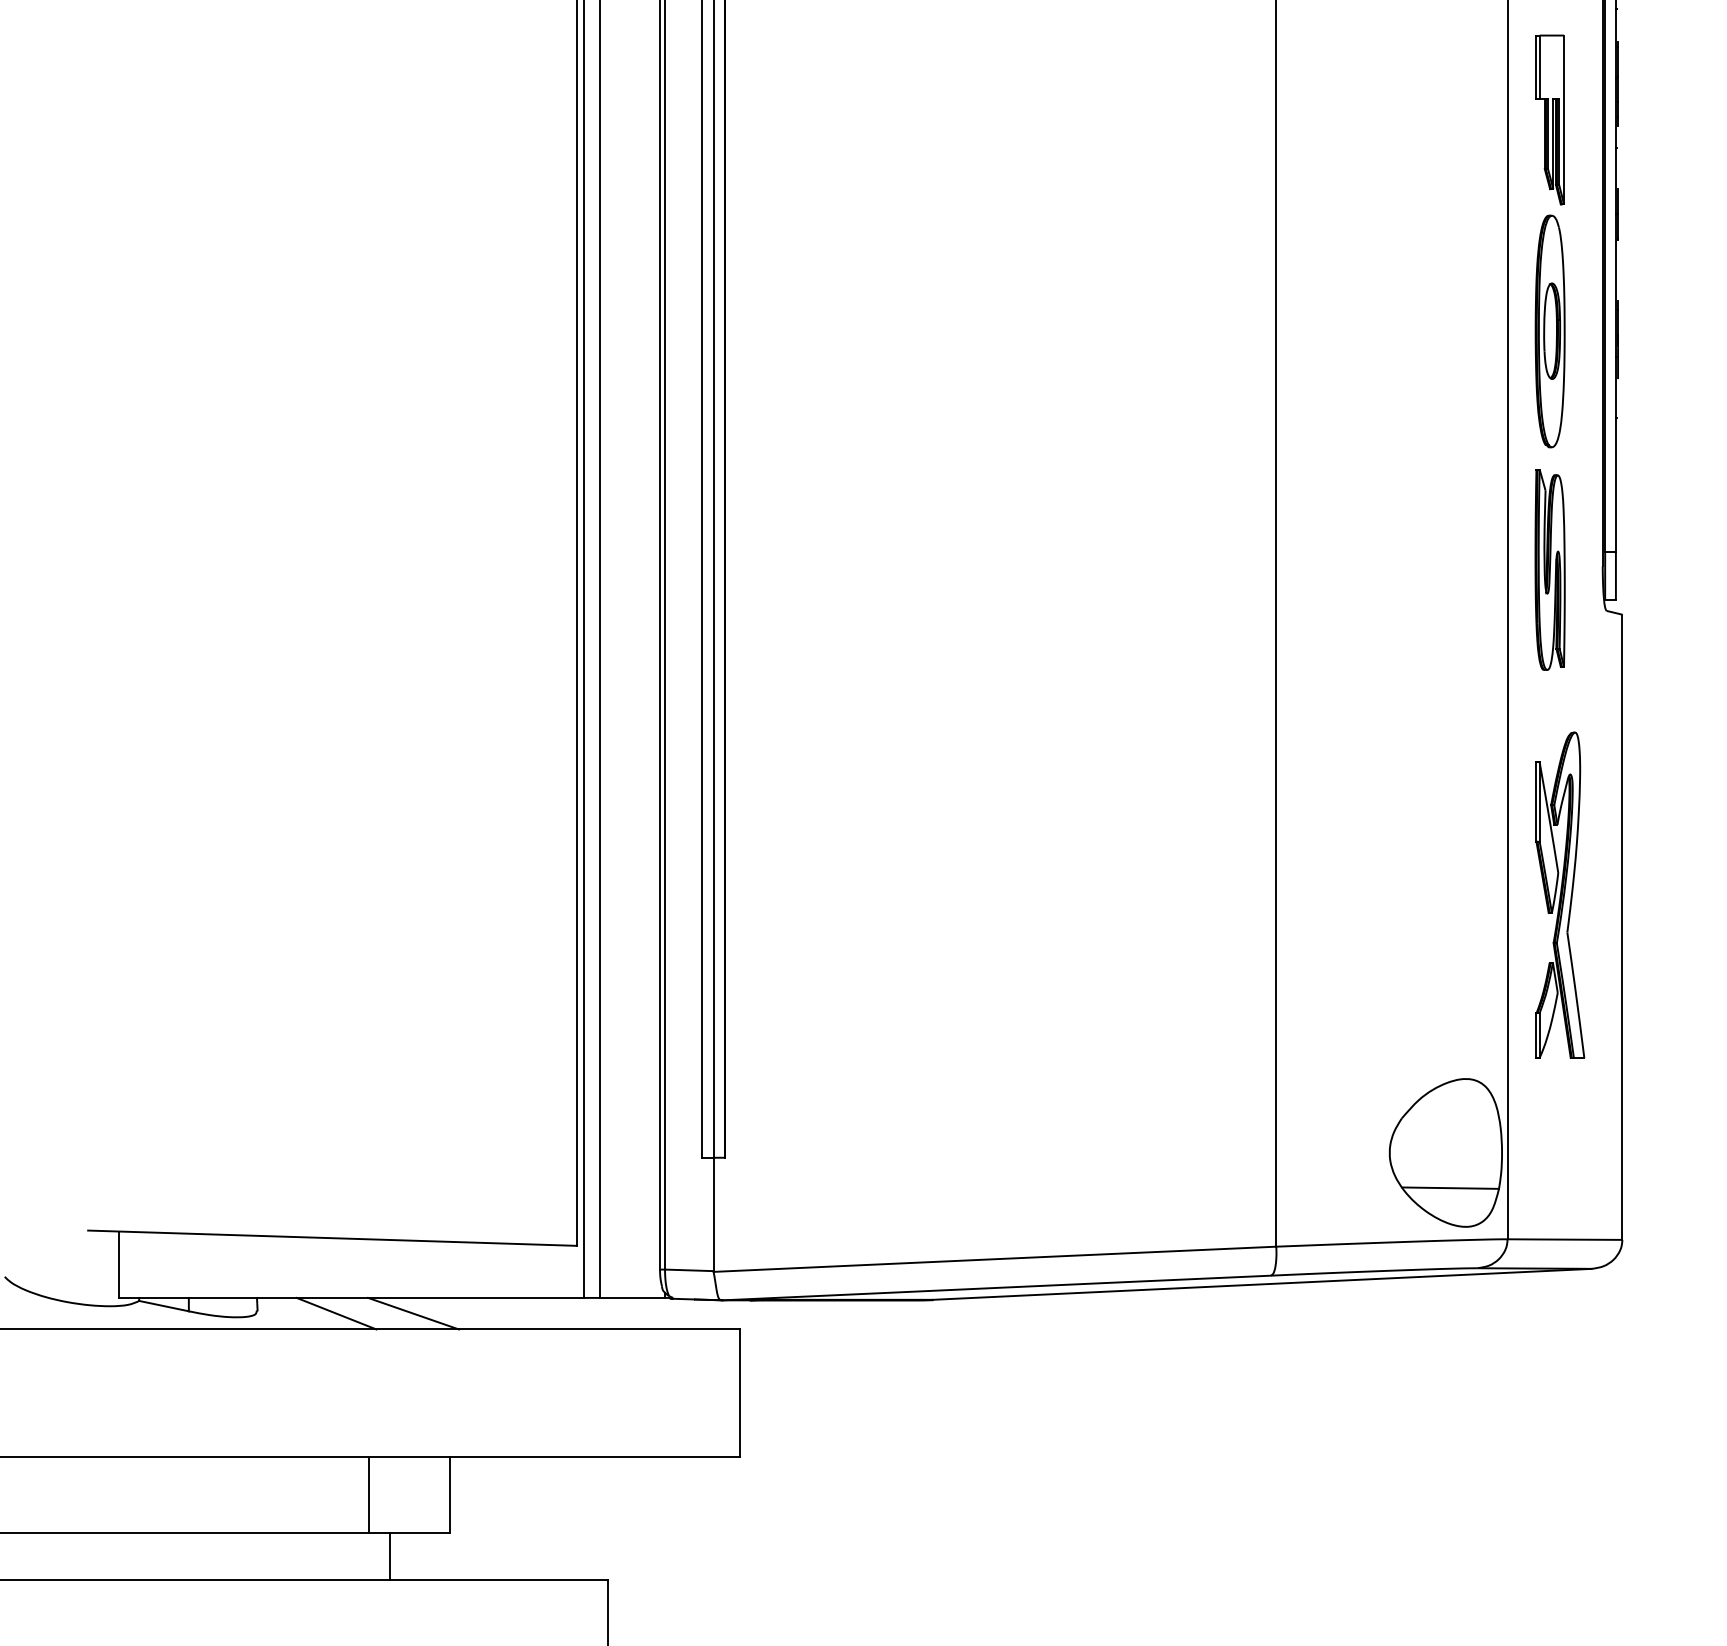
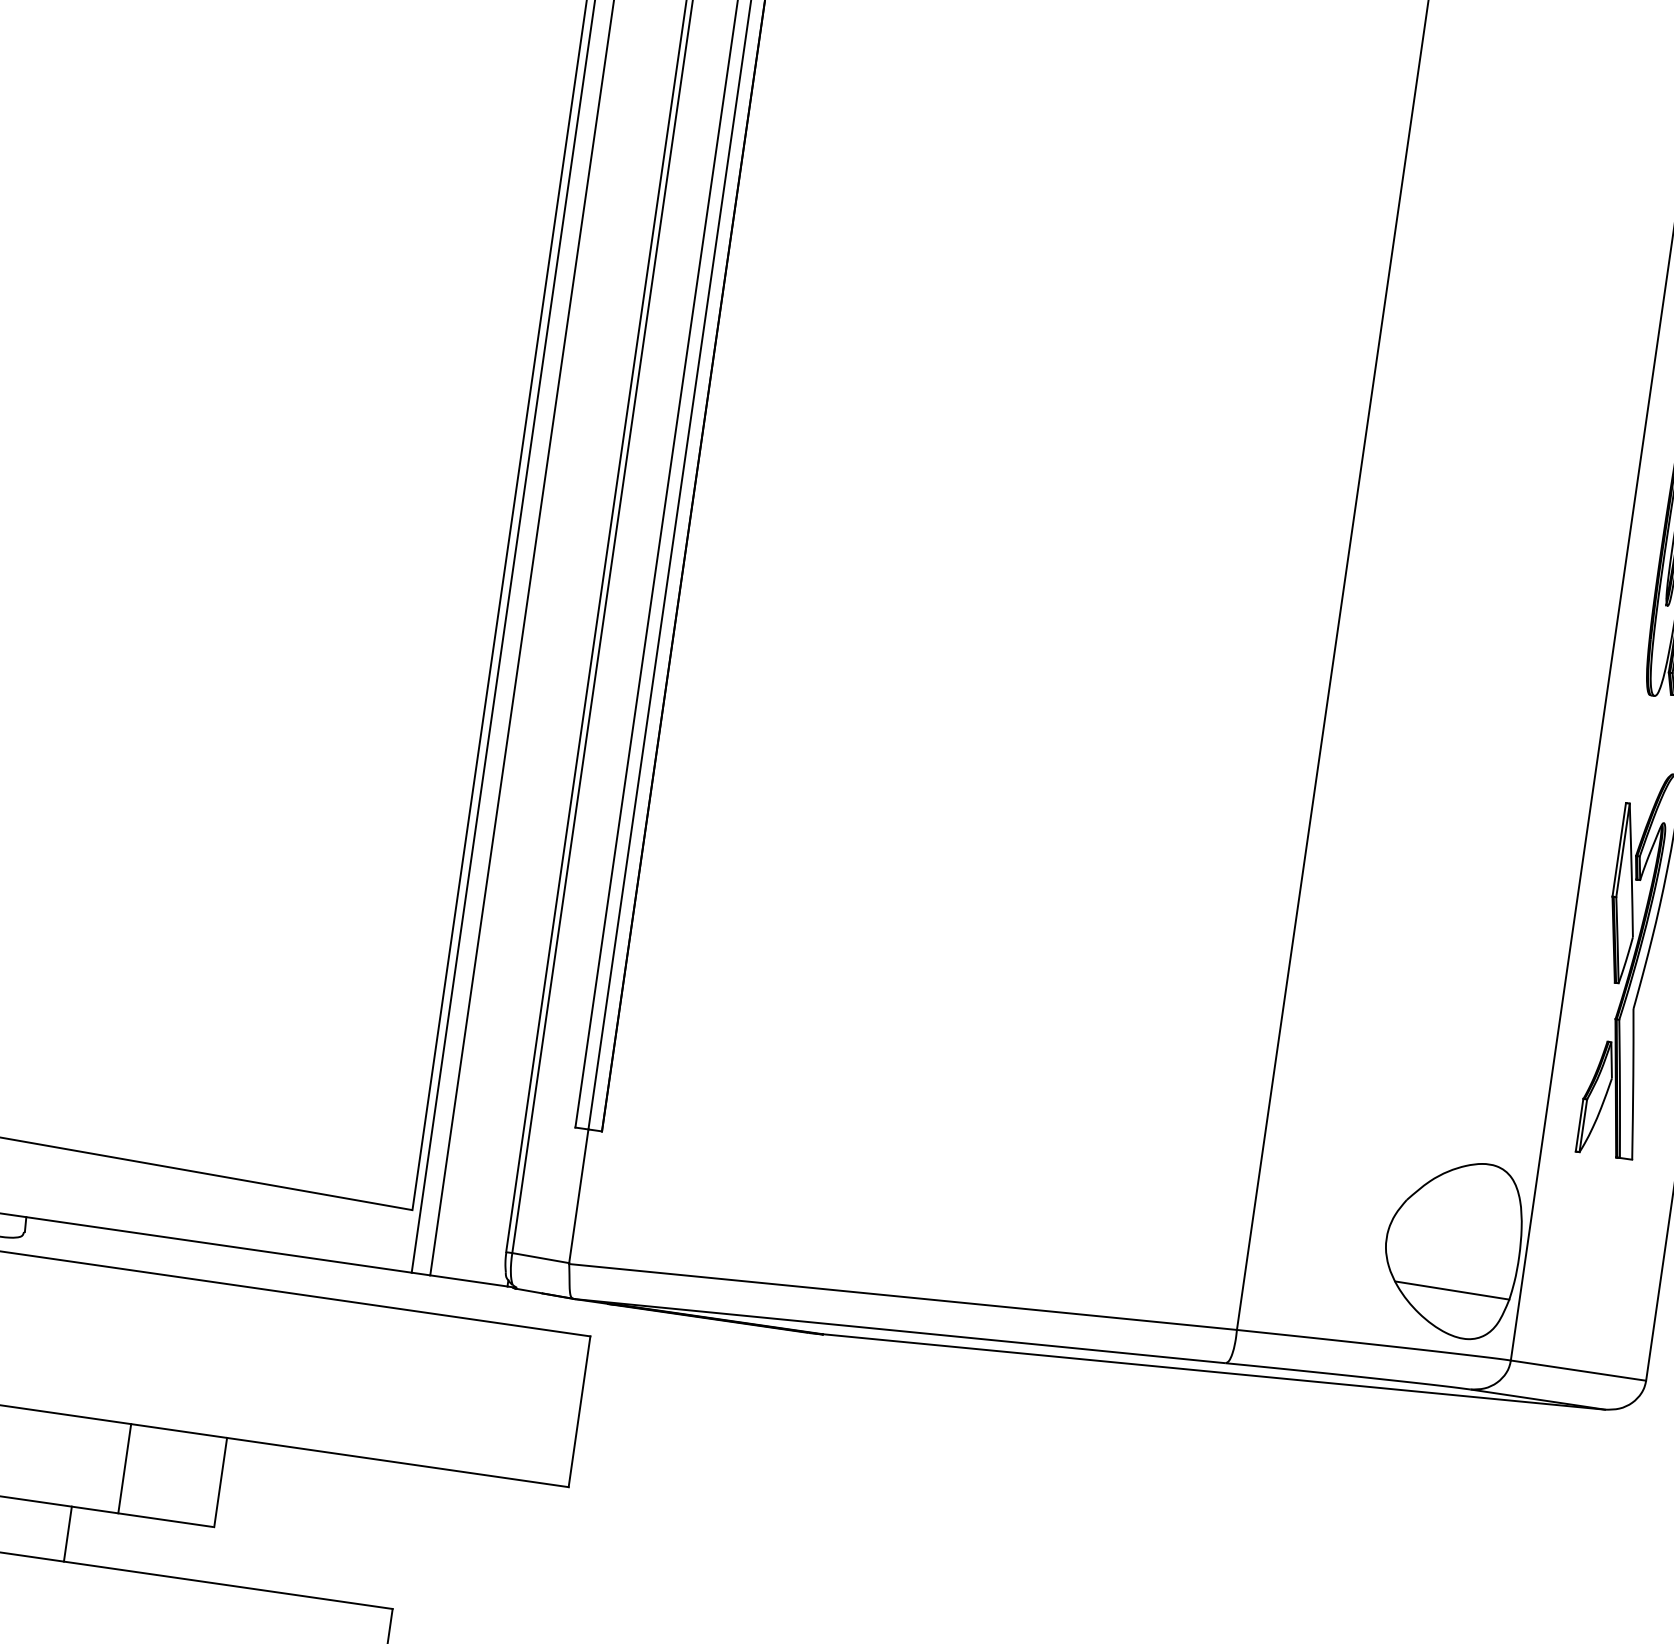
line: (336, 1313) -> (117, 1249), removed
line: (413, 1313) -> (208, 1262), removed
line: (390, 1556) -> (67, 1534), moved

